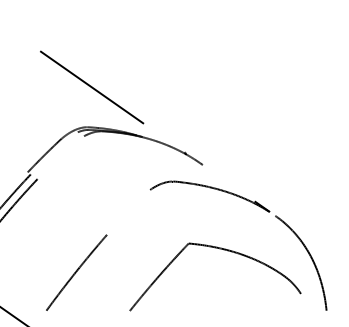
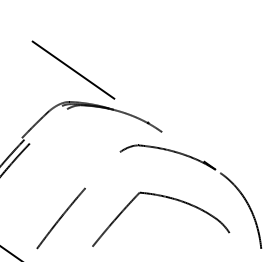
part: (223, 250) -> (167, 198), moved

